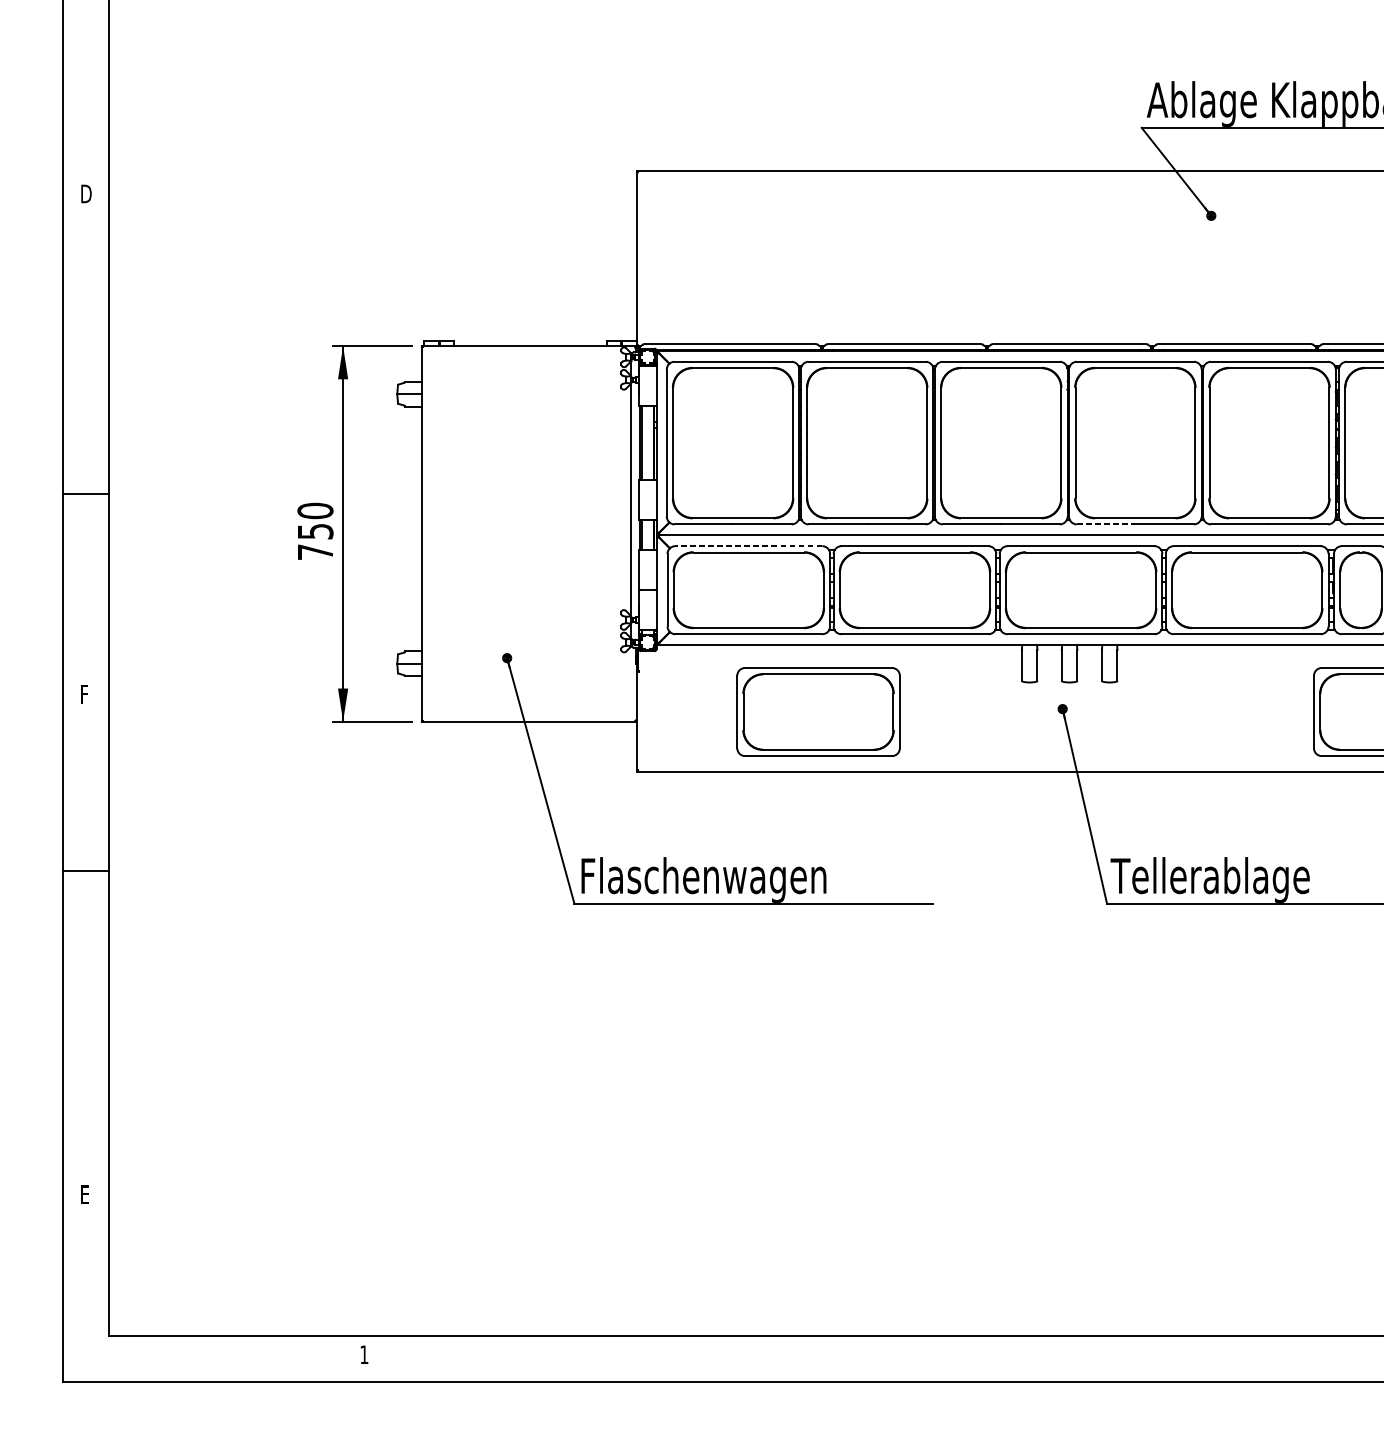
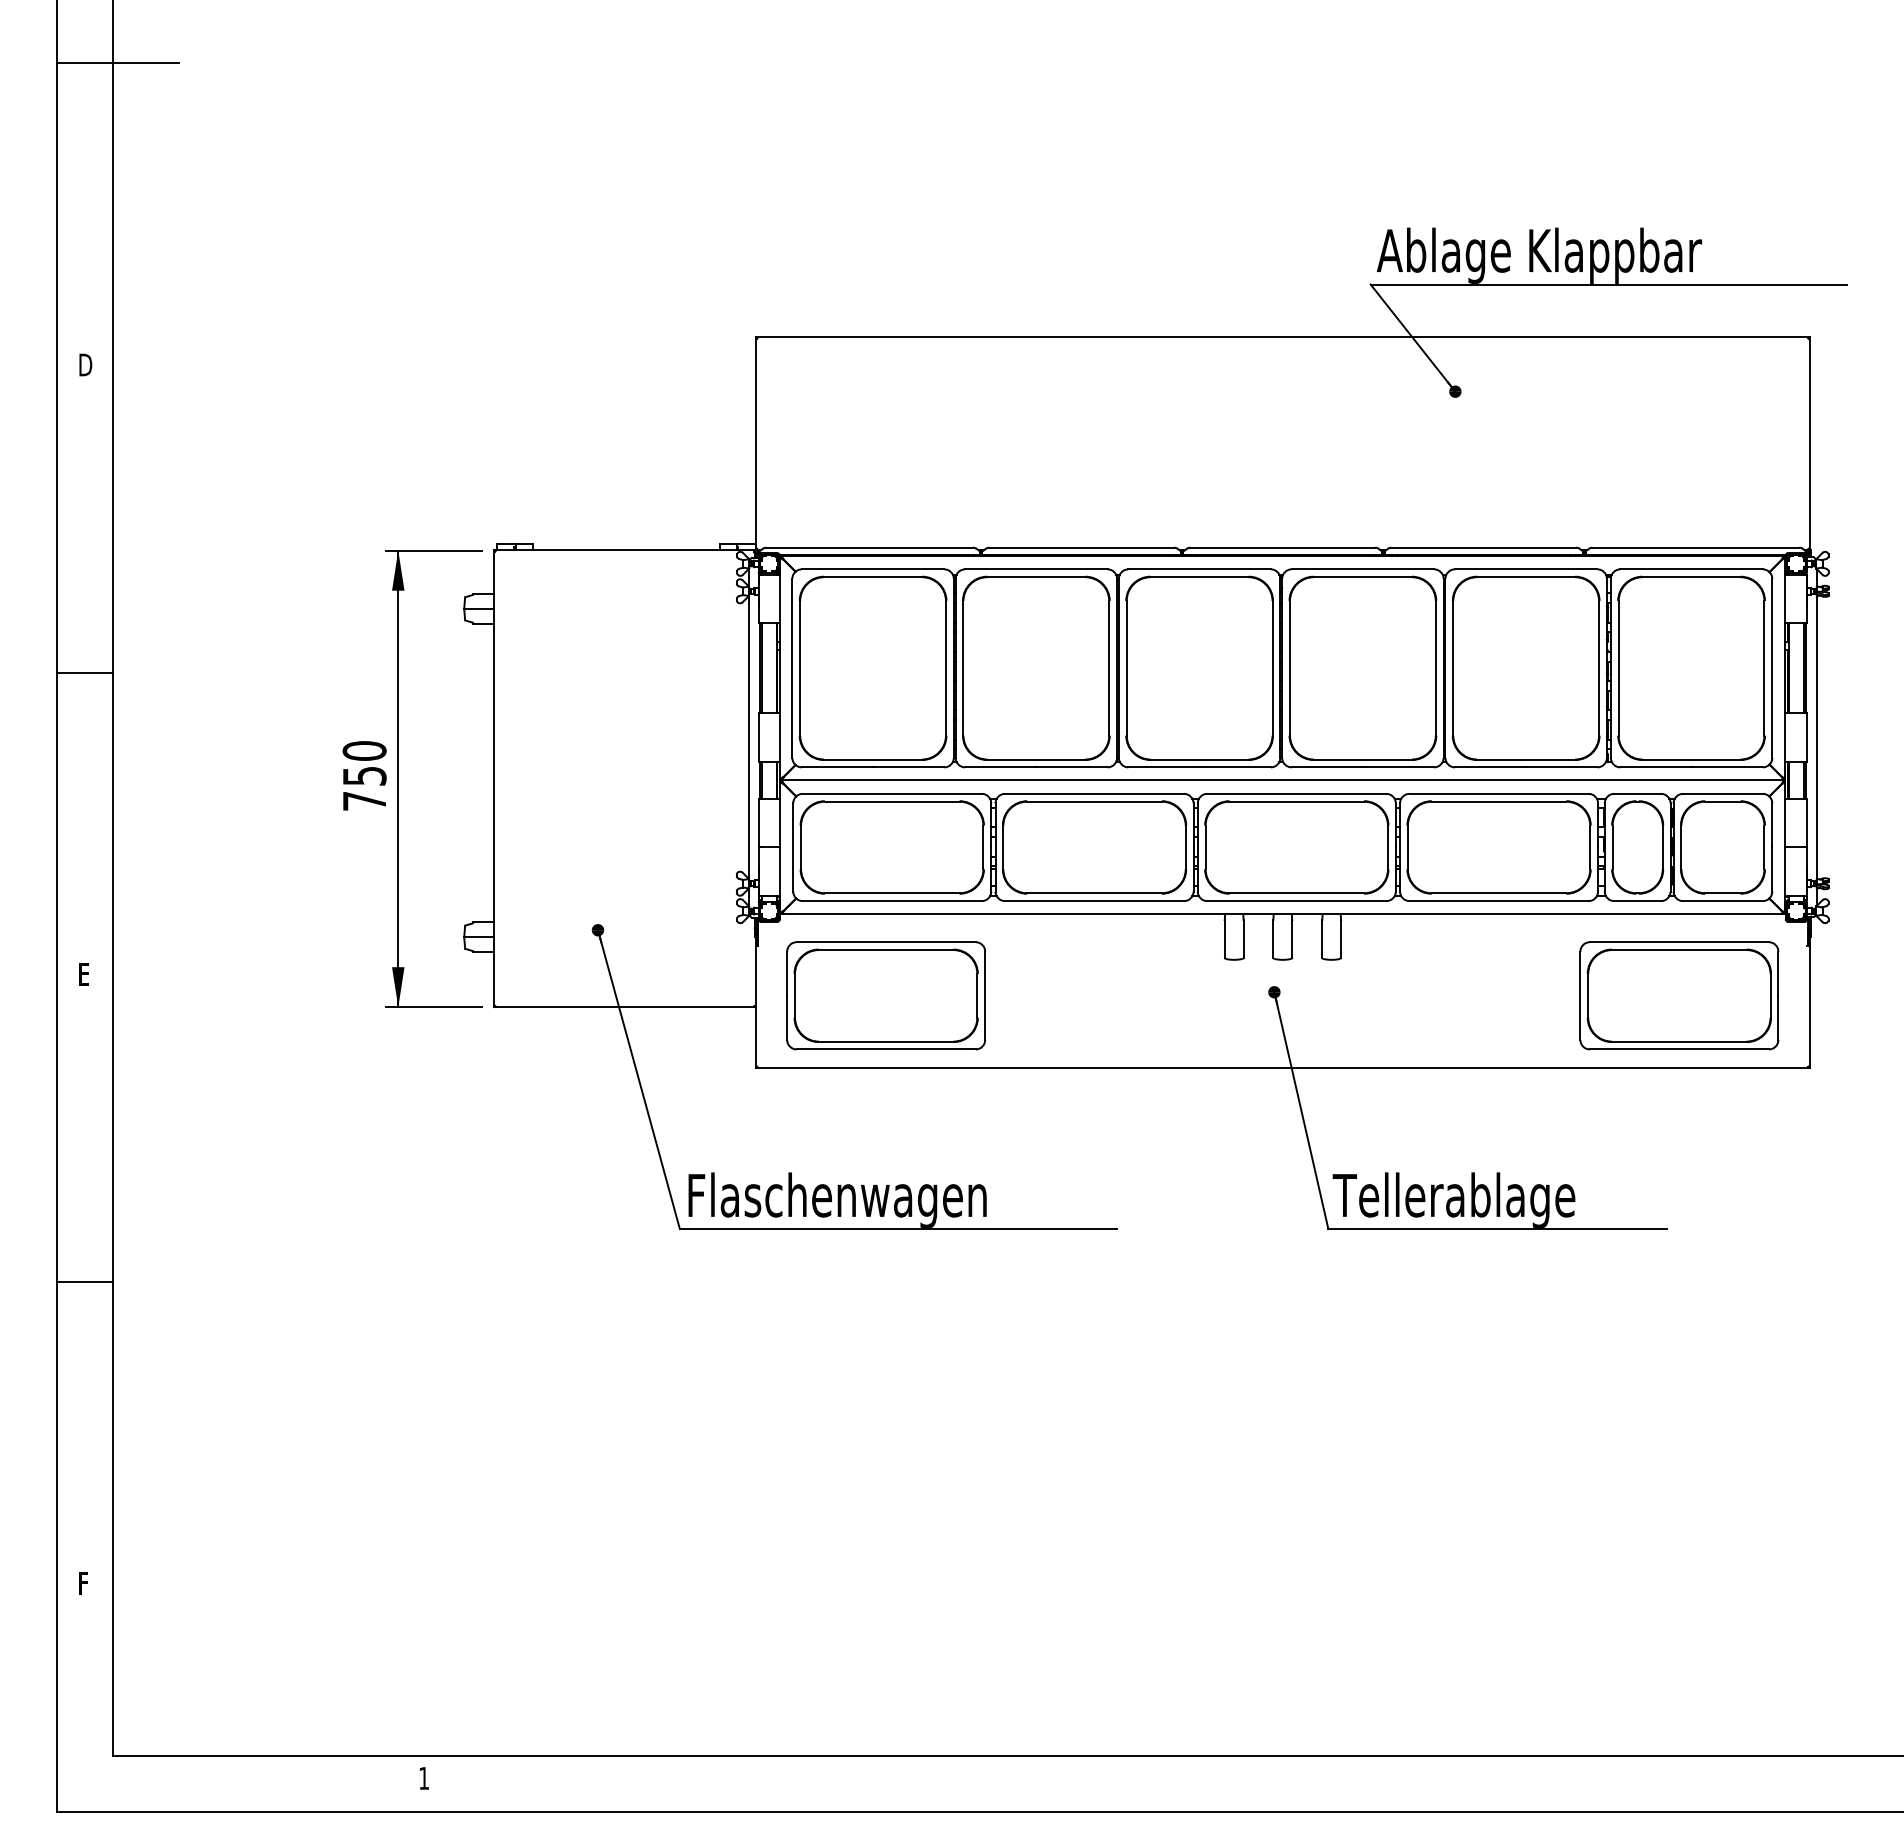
line: (85, 494) -> (84, 672), moved
line: (1106, 524) -> (1327, 767), dashed -> solid
line: (749, 545) -> (892, 793), dashed -> solid
text: (86, 694) -> (85, 974), F -> E
part: (818, 711) -> (886, 995), moved
line: (85, 871) -> (84, 1281), moved
text: (86, 1194) -> (85, 1583), E -> F

